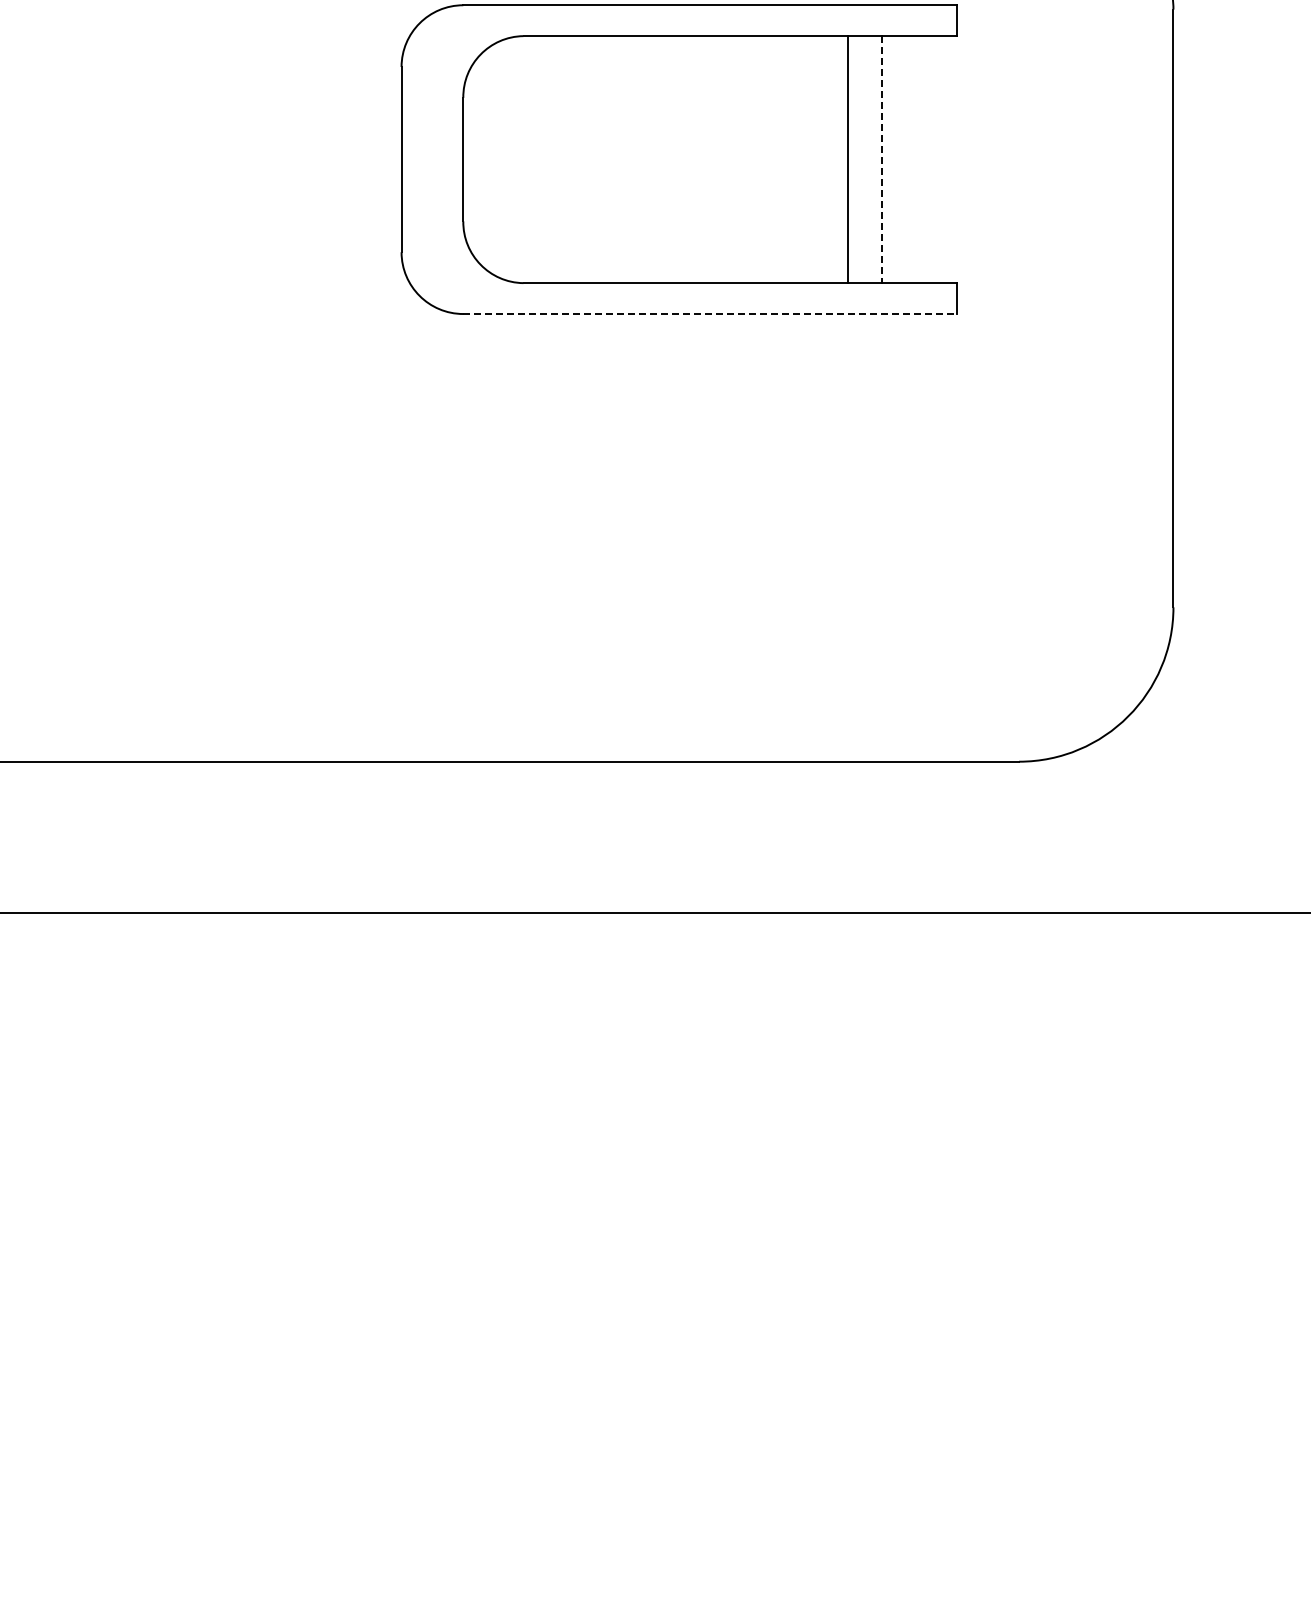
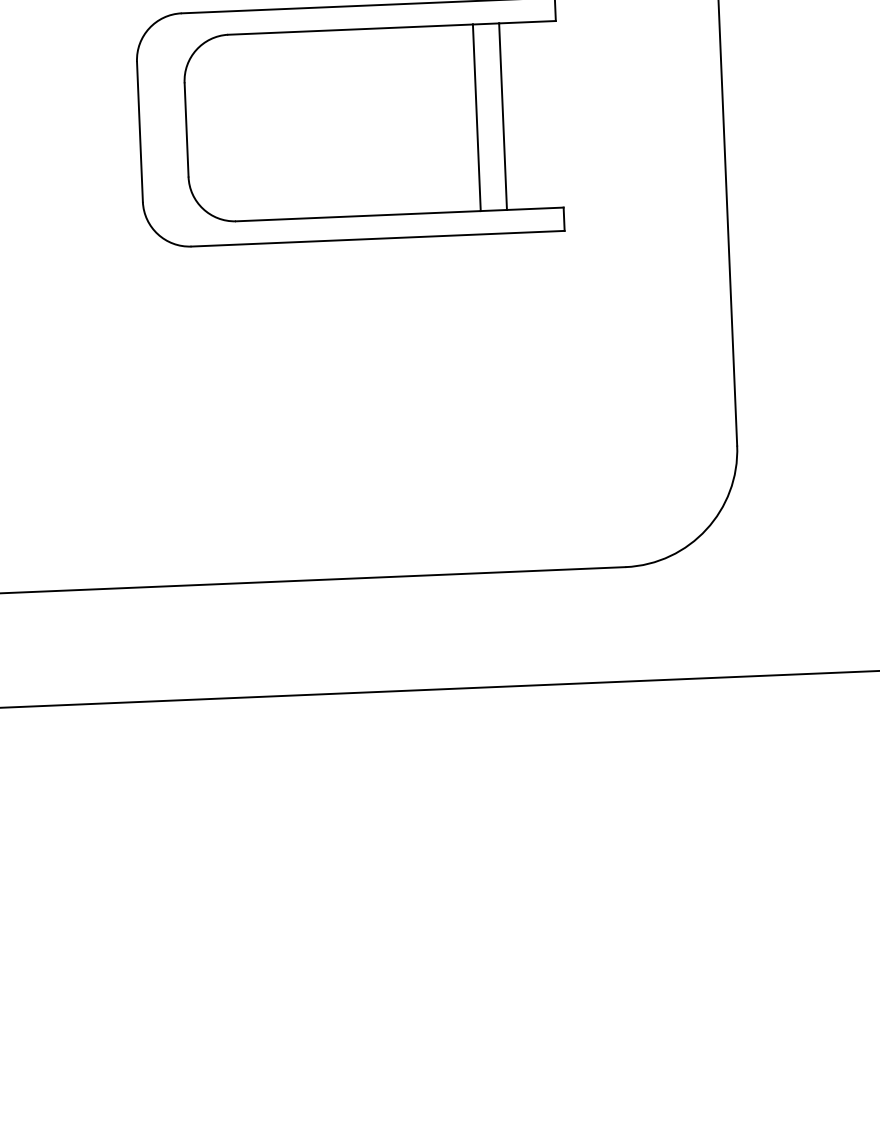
line: (882, 159) -> (503, 116), dashed -> solid
line: (710, 314) -> (378, 239), dashed -> solid

